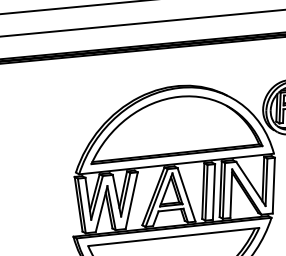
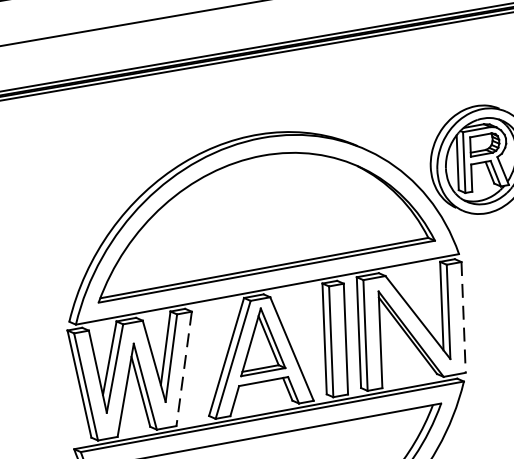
line: (273, 185) -> (462, 317), solid -> dashed
line: (131, 201) -> (183, 370), solid -> dashed

